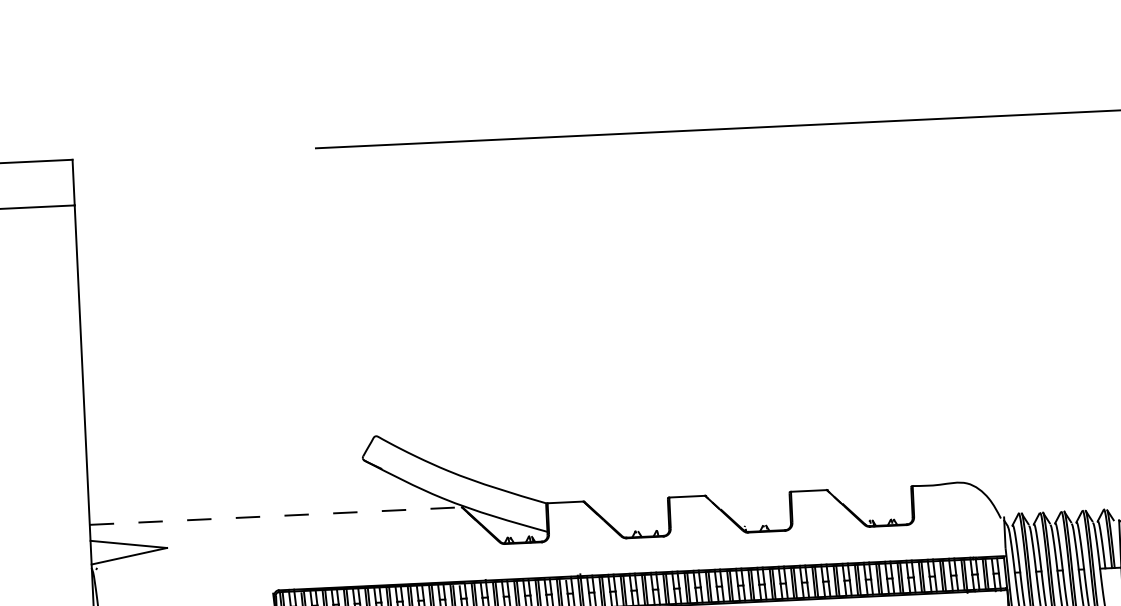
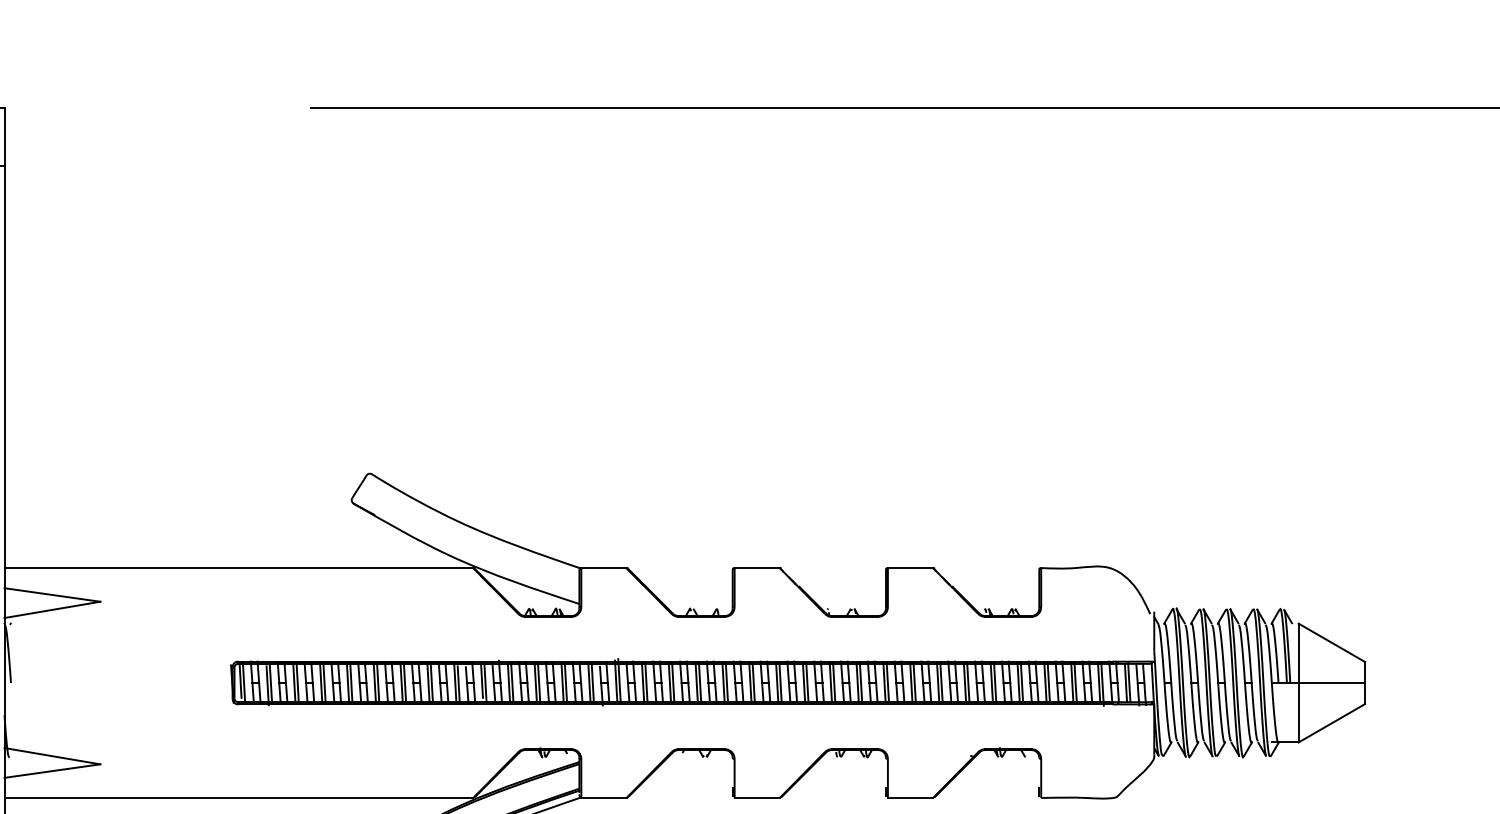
line: (276, 516) -> (239, 568), dashed -> solid

